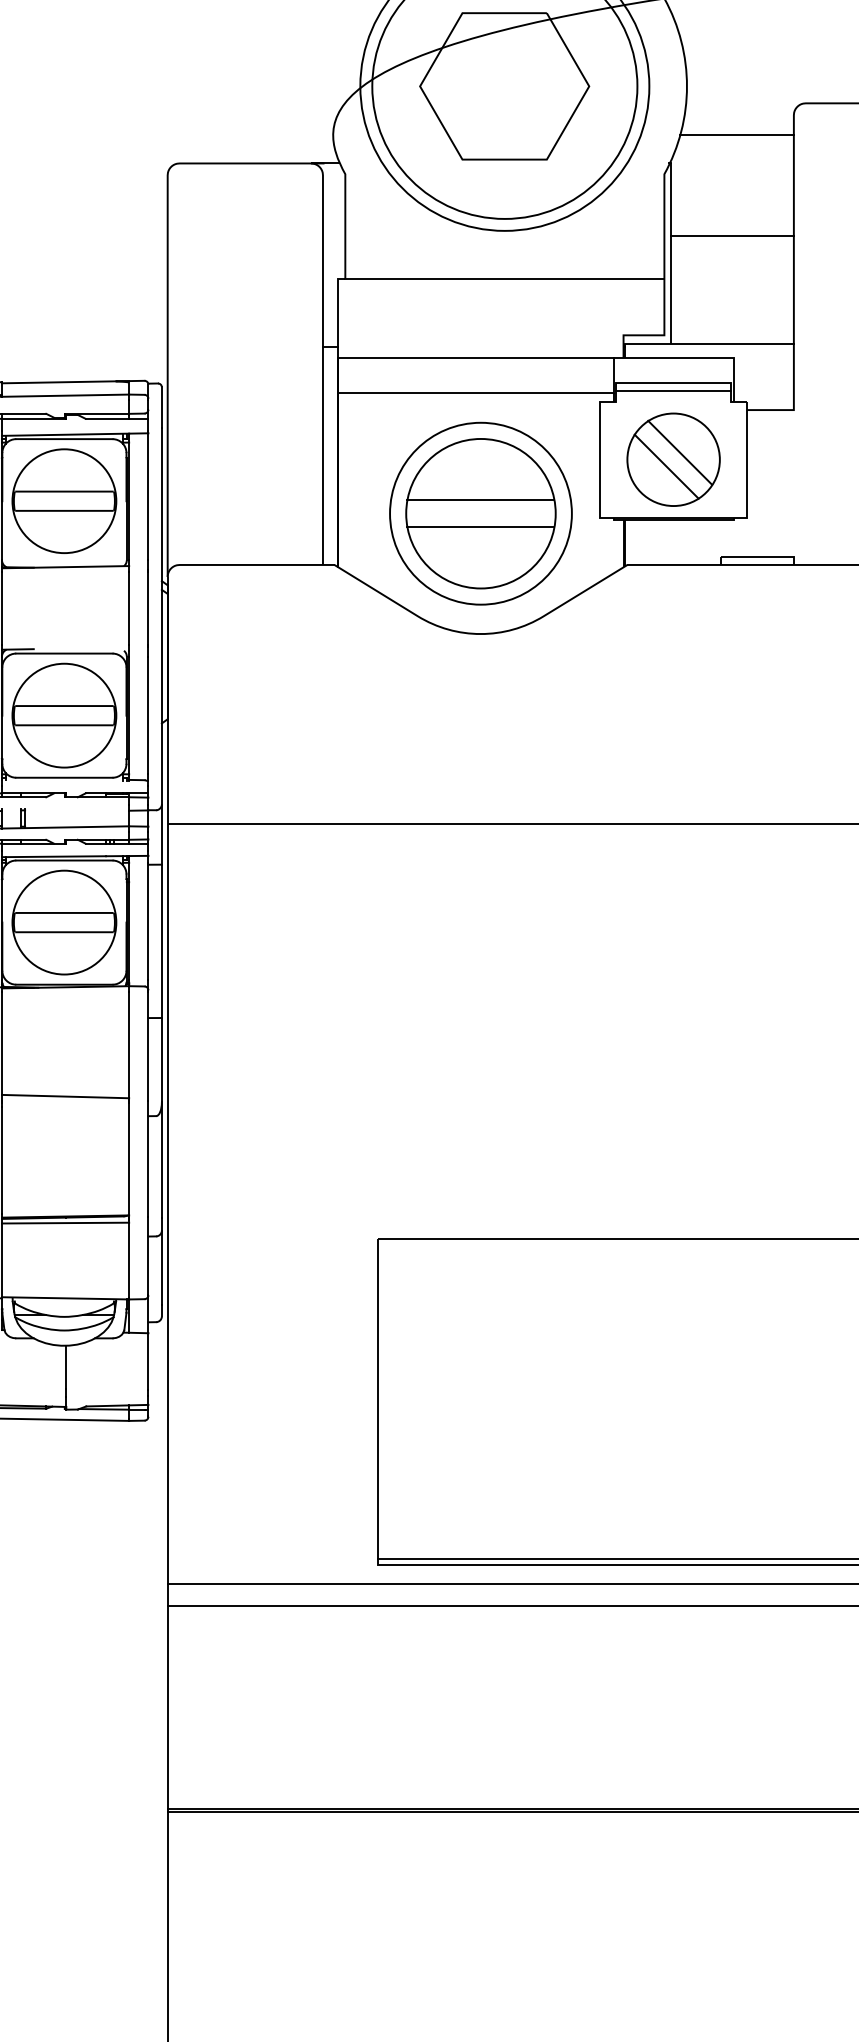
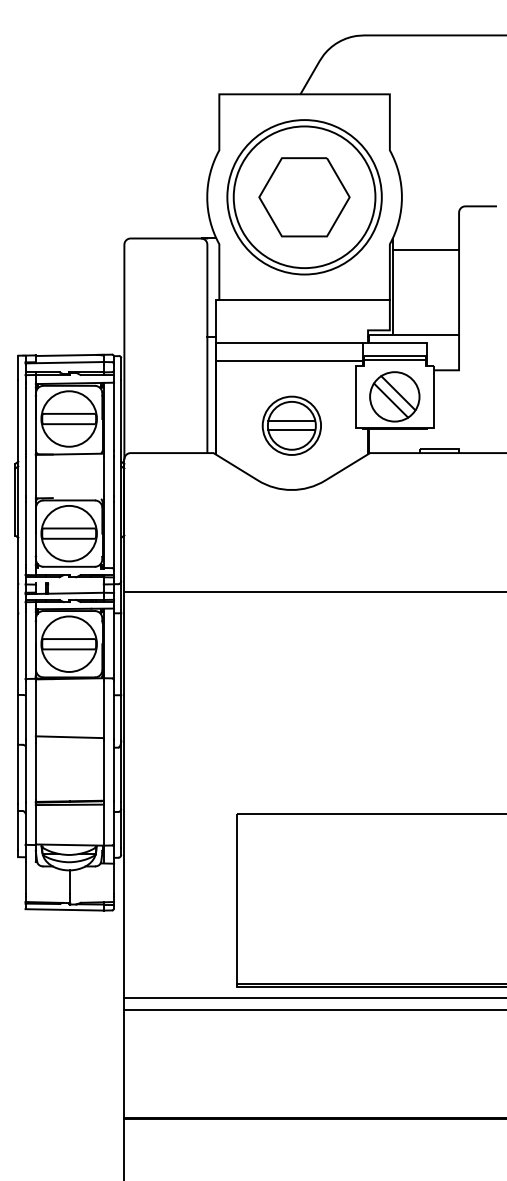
line: (736, 135) -> (428, 223), removed
line: (732, 236) -> (426, 250), moved
part: (480, 513) -> (291, 425), size x0.6

